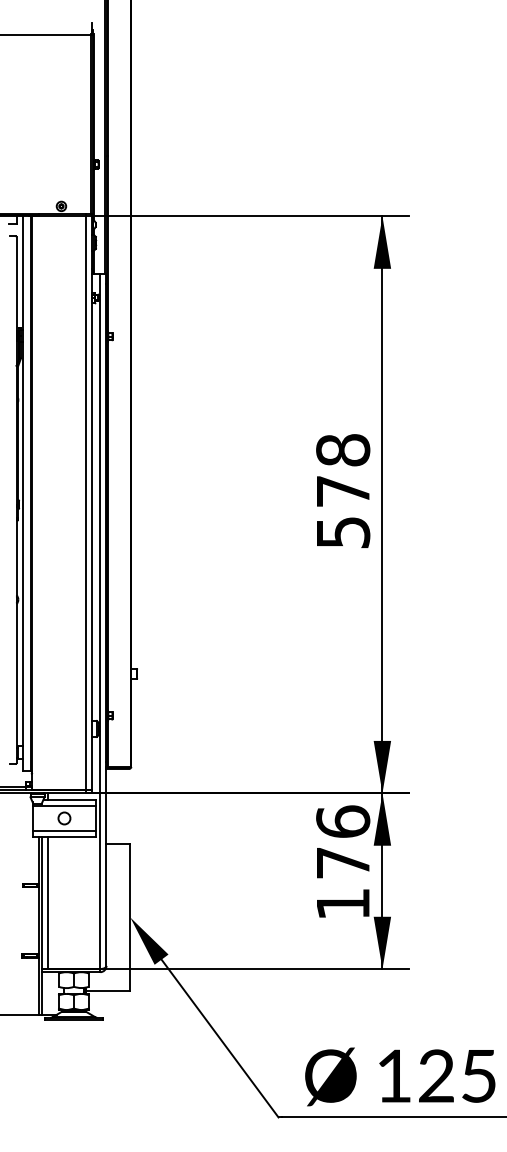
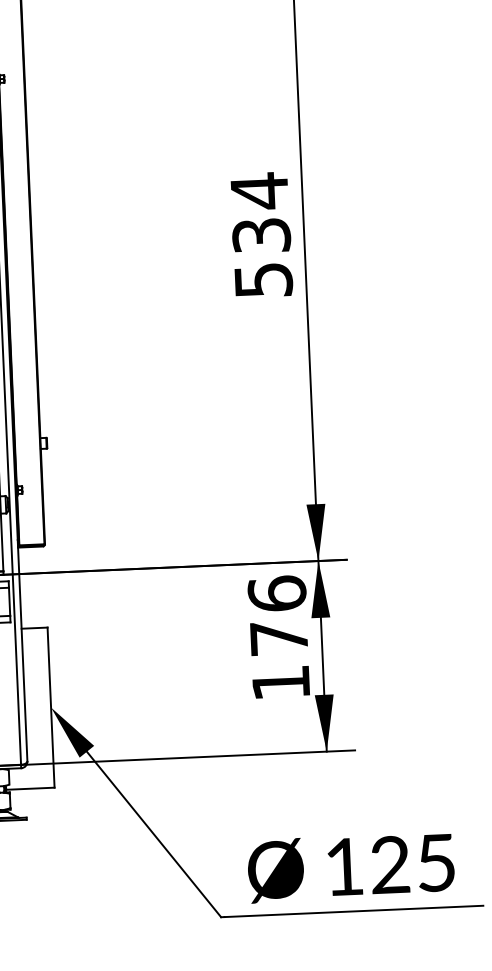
text: (343, 469) -> (260, 211), 578 -> 534

